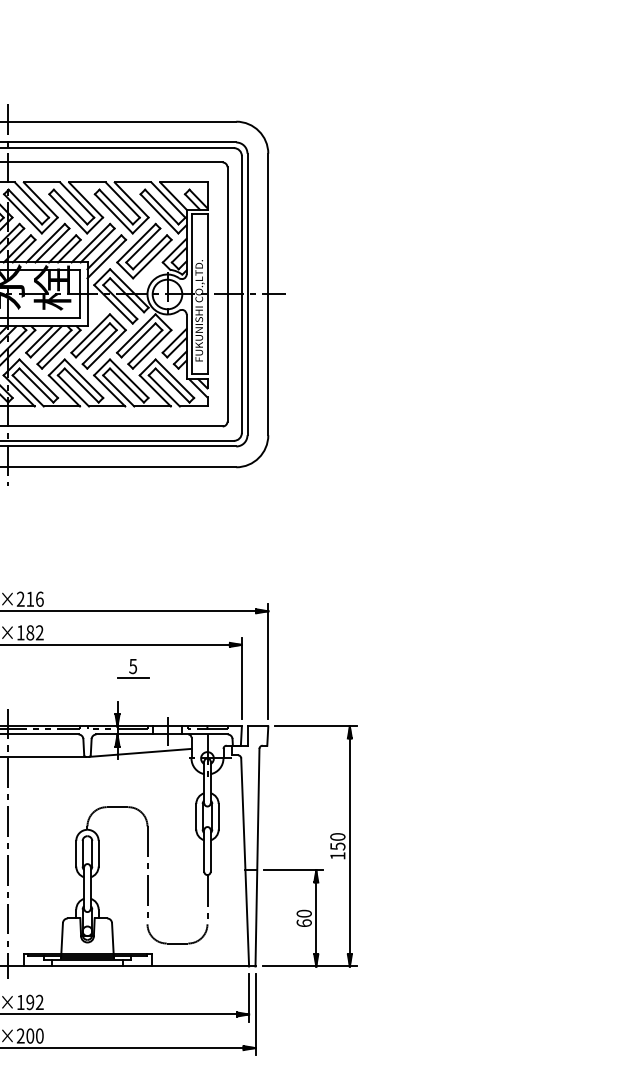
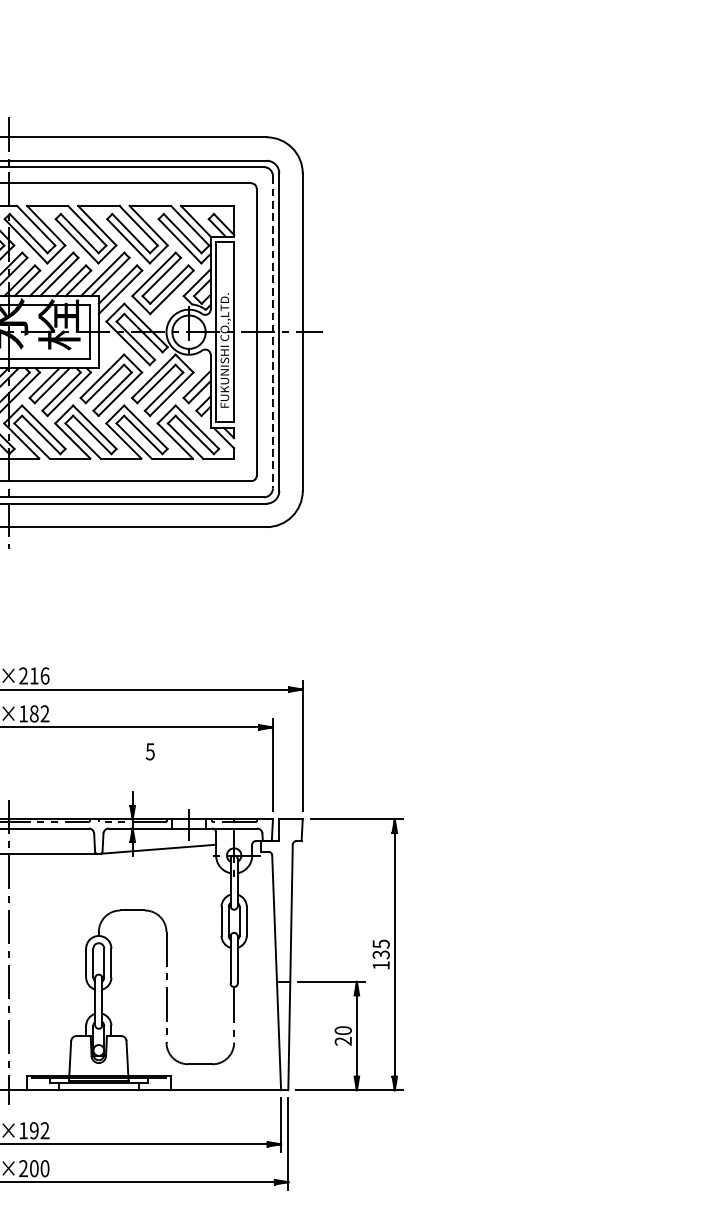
line: (241, 295) -> (272, 333), solid -> dashed
line: (132, 678) -> (149, 765), removed
text: (337, 841) -> (380, 949), 150 -> 135
text: (303, 923) -> (342, 1041), 60 -> 20

